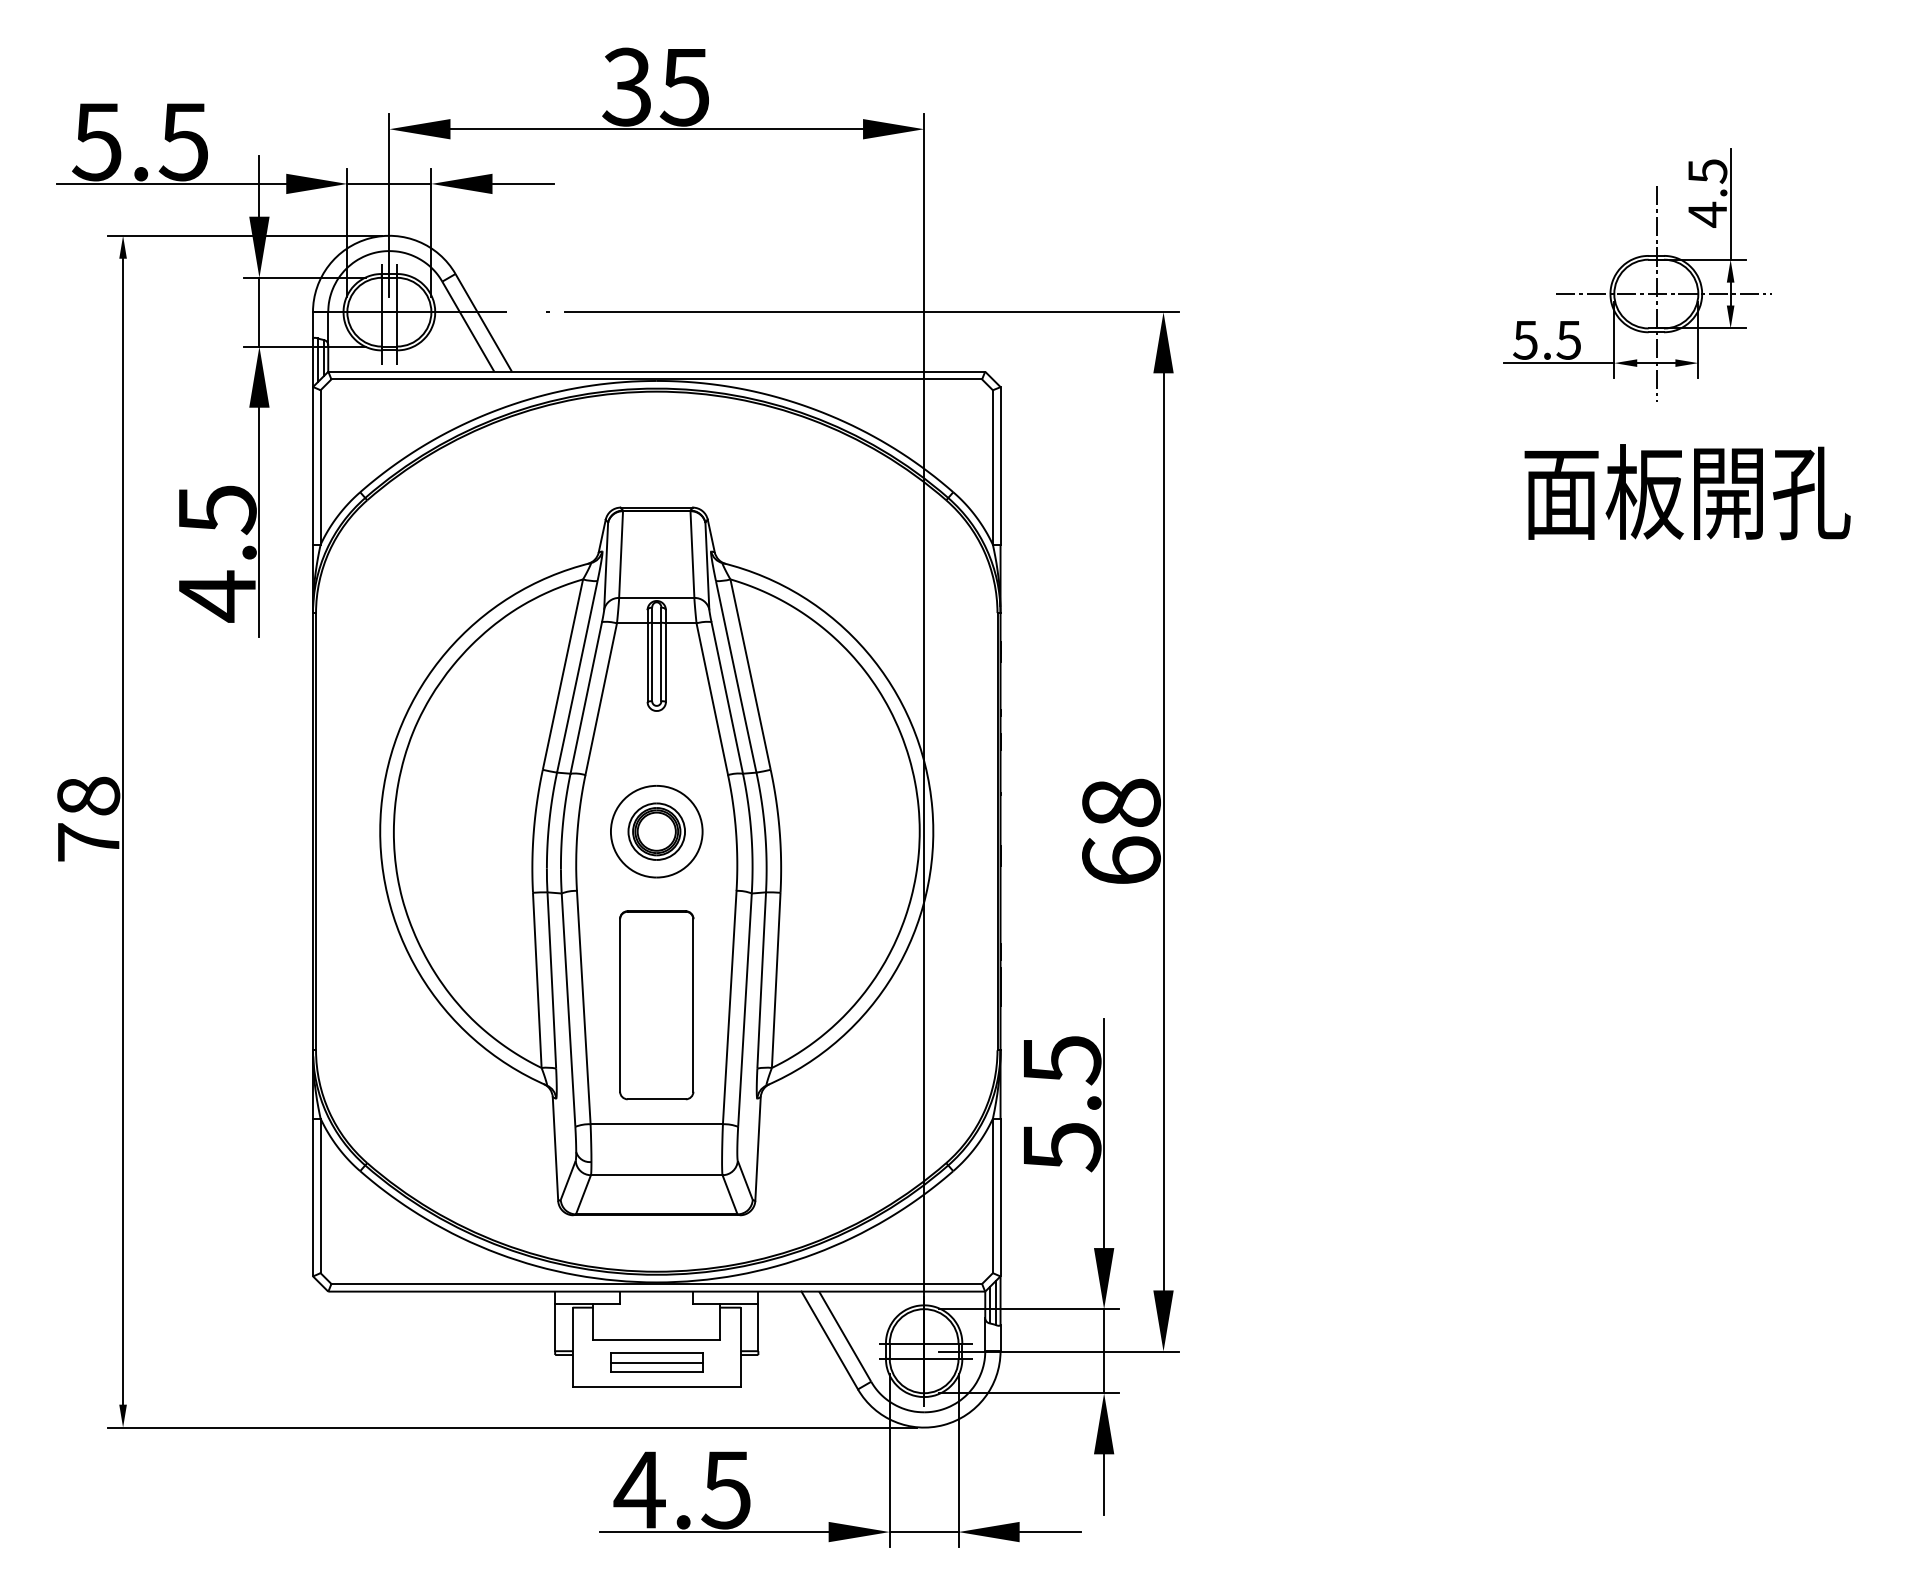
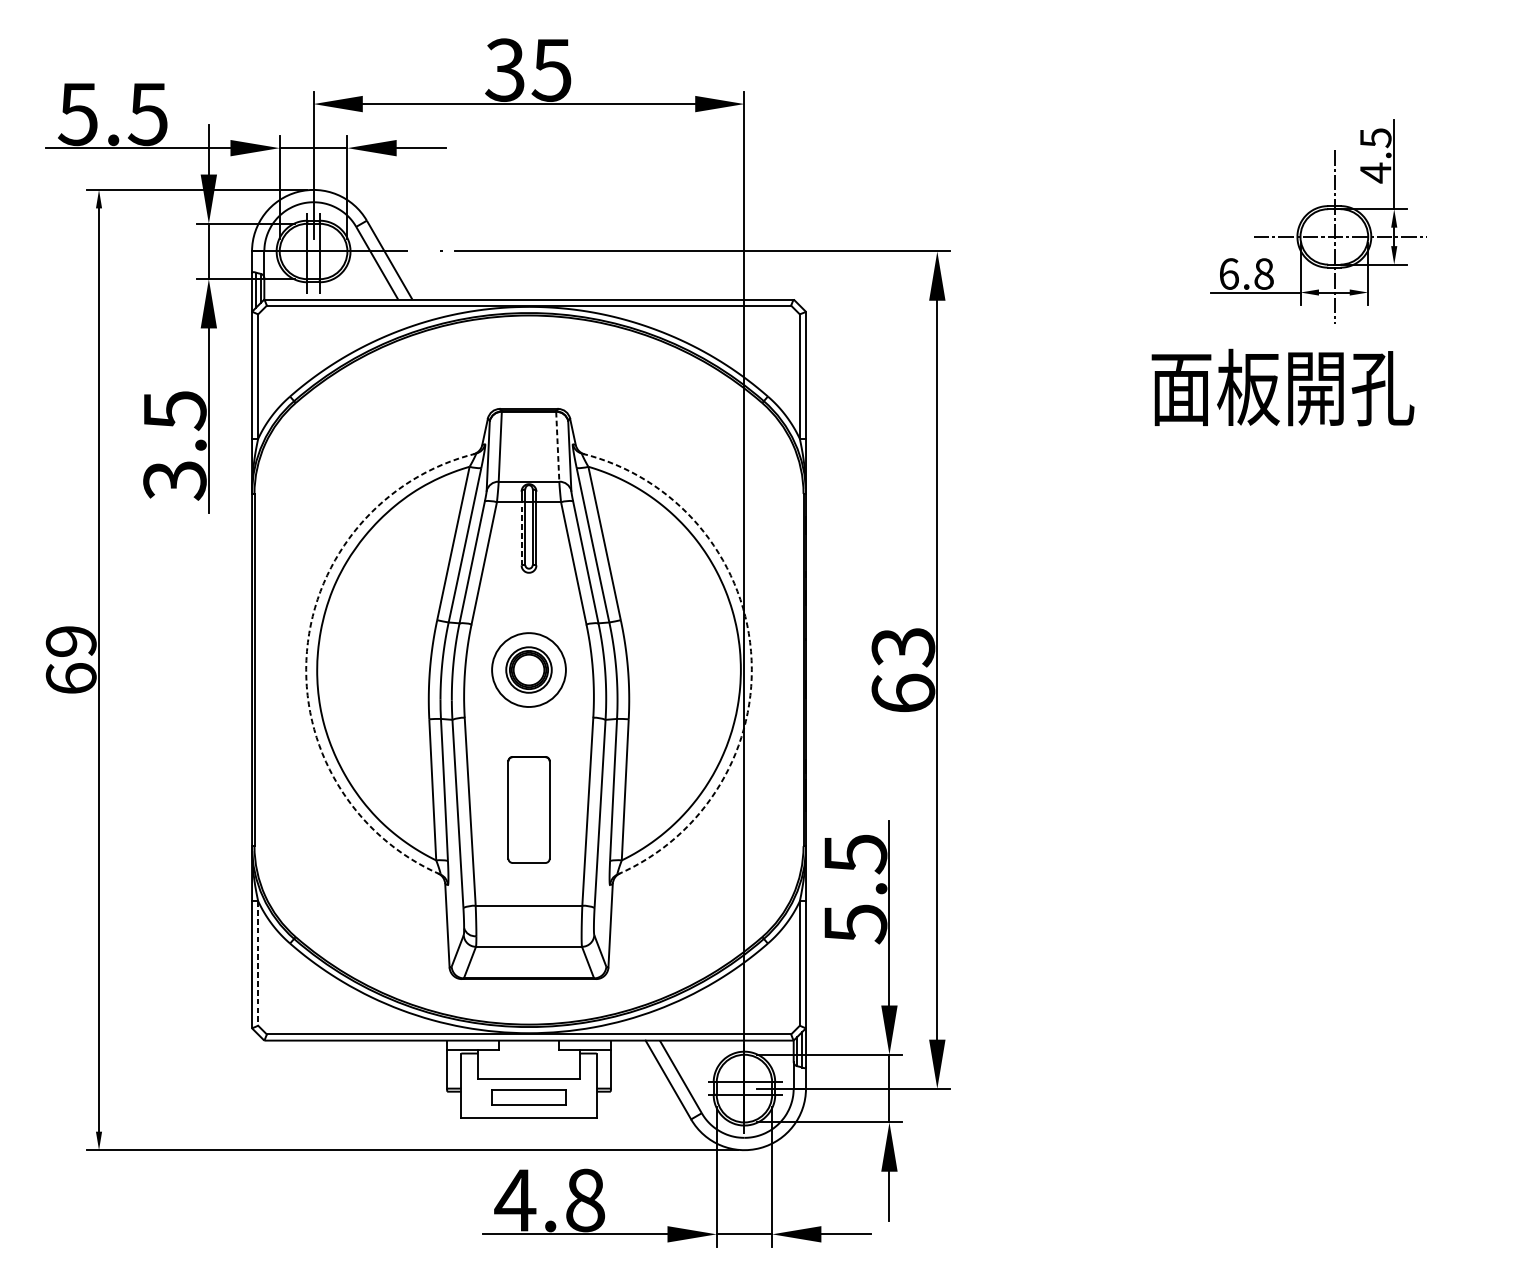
text: (1547, 339) -> (1246, 273), 5.5 -> 6.8
text: (1687, 492) -> (1282, 387), moved
line: (692, 555) -> (557, 447), solid -> dashed
text: (216, 596) -> (174, 480), 4.5 -> 3.5
line: (647, 662) -> (521, 533), solid -> dashed
text: (1121, 803) -> (903, 647), 68 -> 63
arc: (381, 808) -> (307, 651), solid -> dashed
arc: (932, 808) -> (751, 651), solid -> dashed
text: (88, 818) -> (71, 659), 78 -> 69
part: (656, 1005) -> (528, 810), size x0.7
line: (320, 1196) -> (258, 963), solid -> dashed
line: (656, 1362) -> (528, 1097), removed
text: (726, 1489) -> (585, 1200), 4.5 -> 4.8

